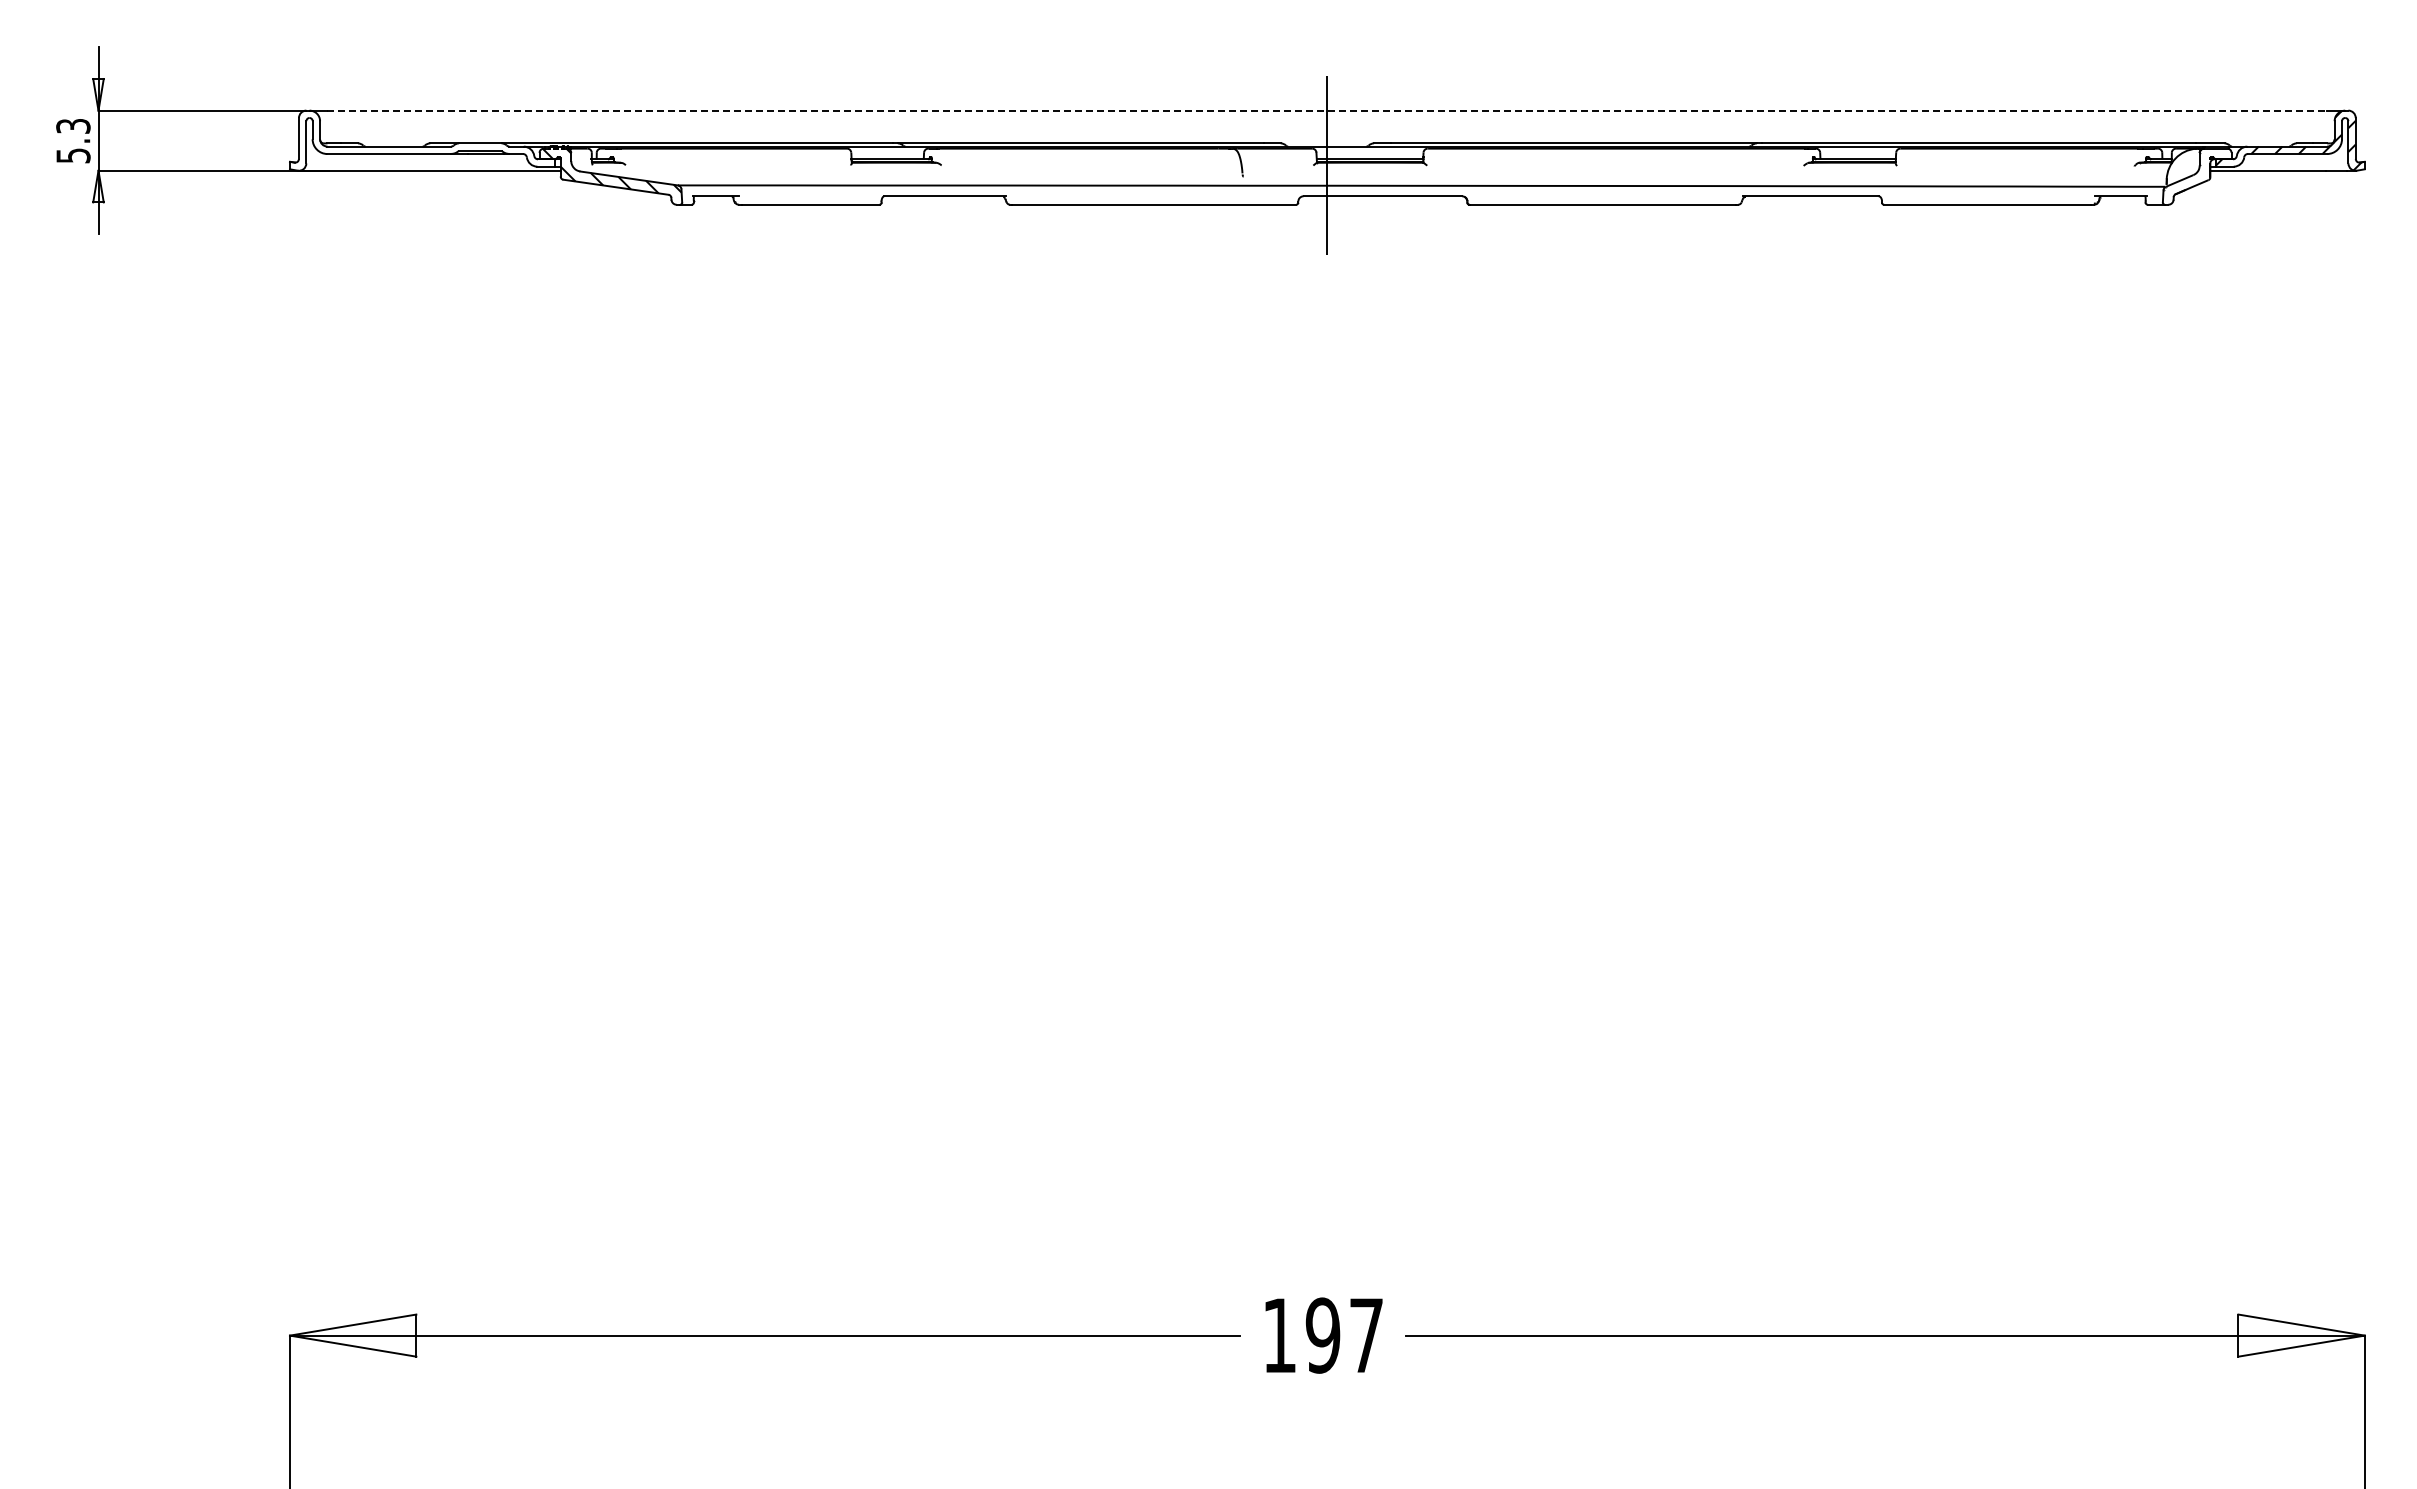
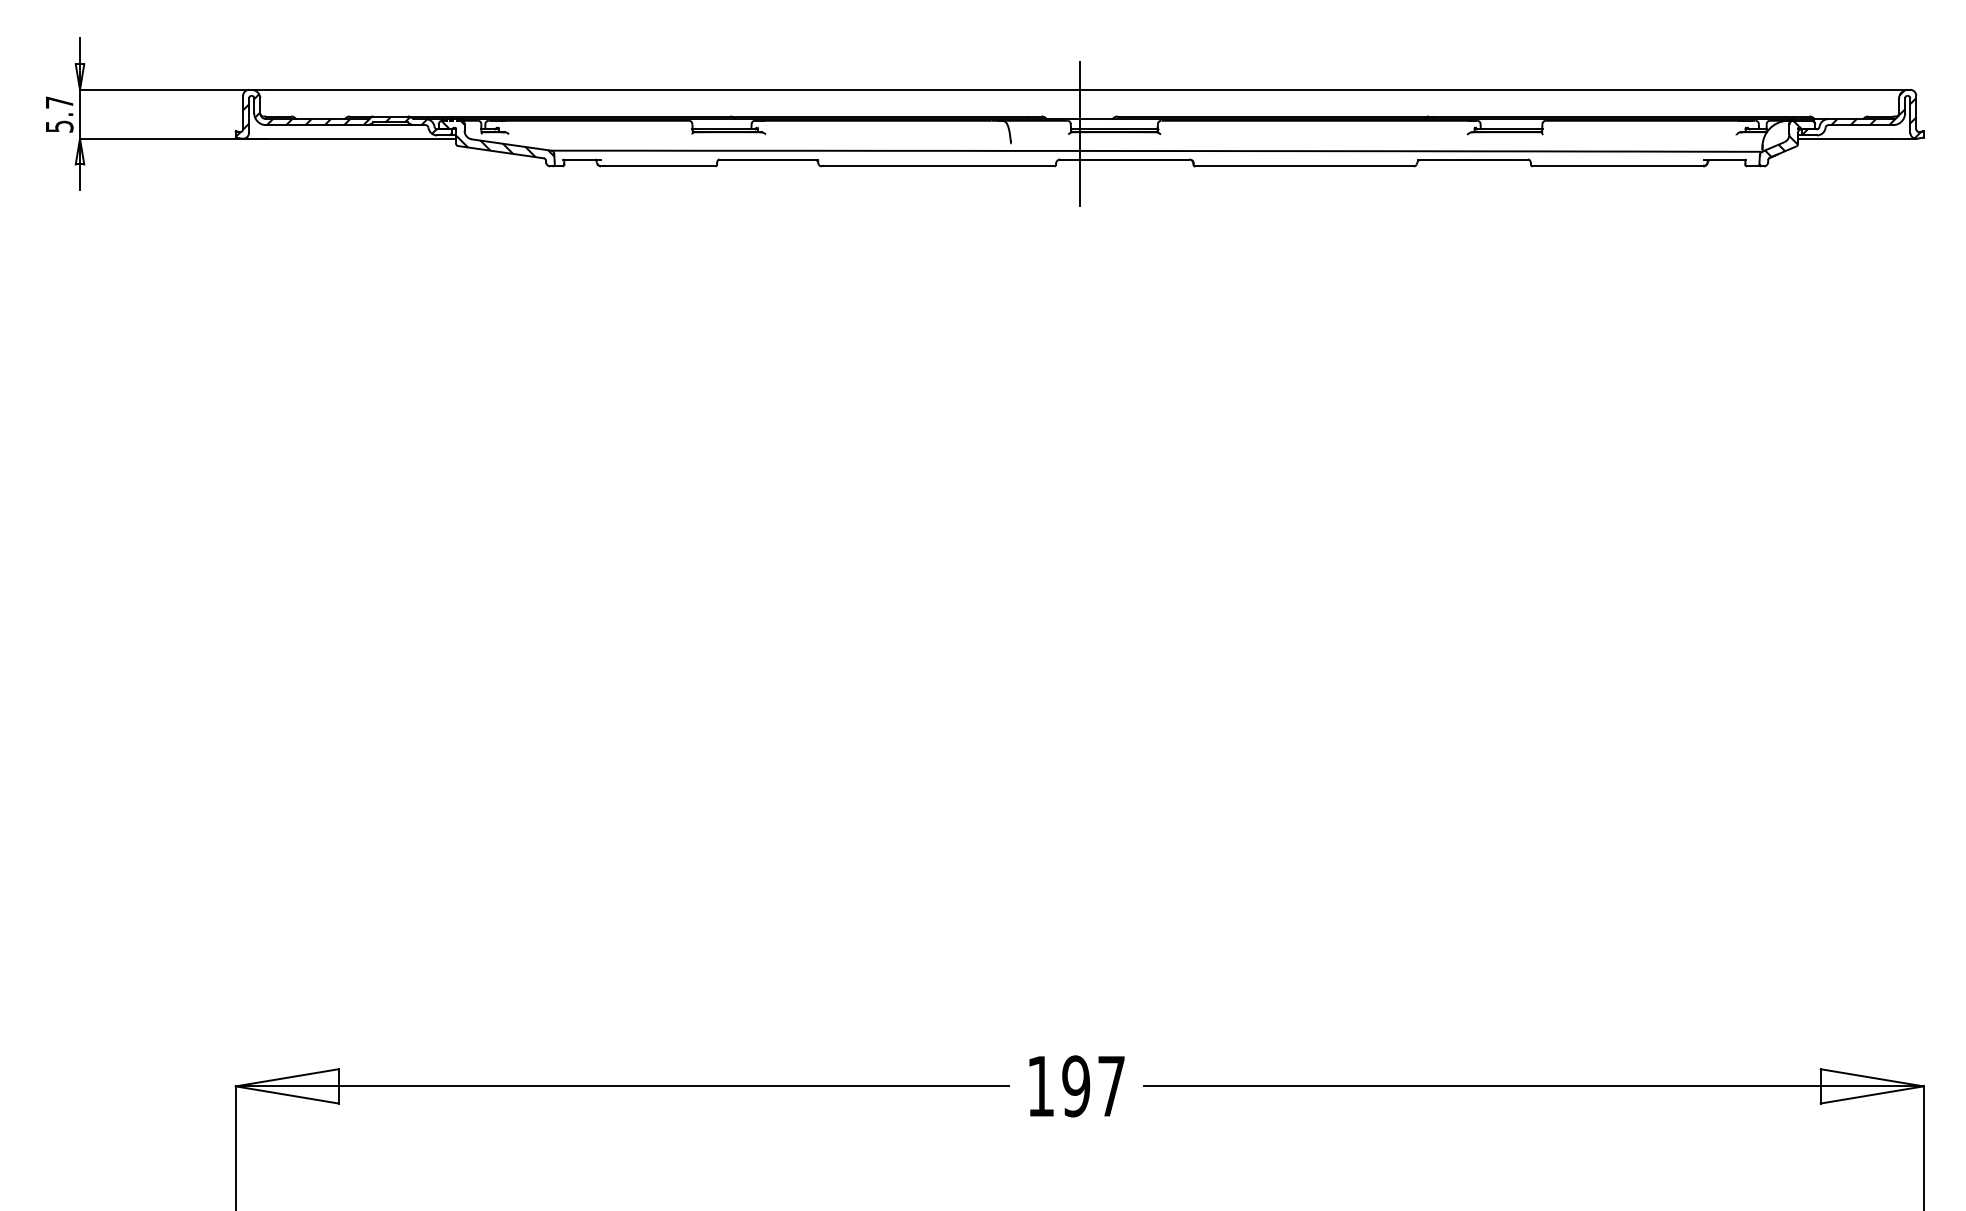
line: (1327, 110) -> (1079, 89), dashed -> solid
text: (73, 126) -> (59, 102), 5.3 -> 5.7
hatch: (422, 142) -> (343, 115), added
hatch: (2196, 176) -> (1786, 143), added

